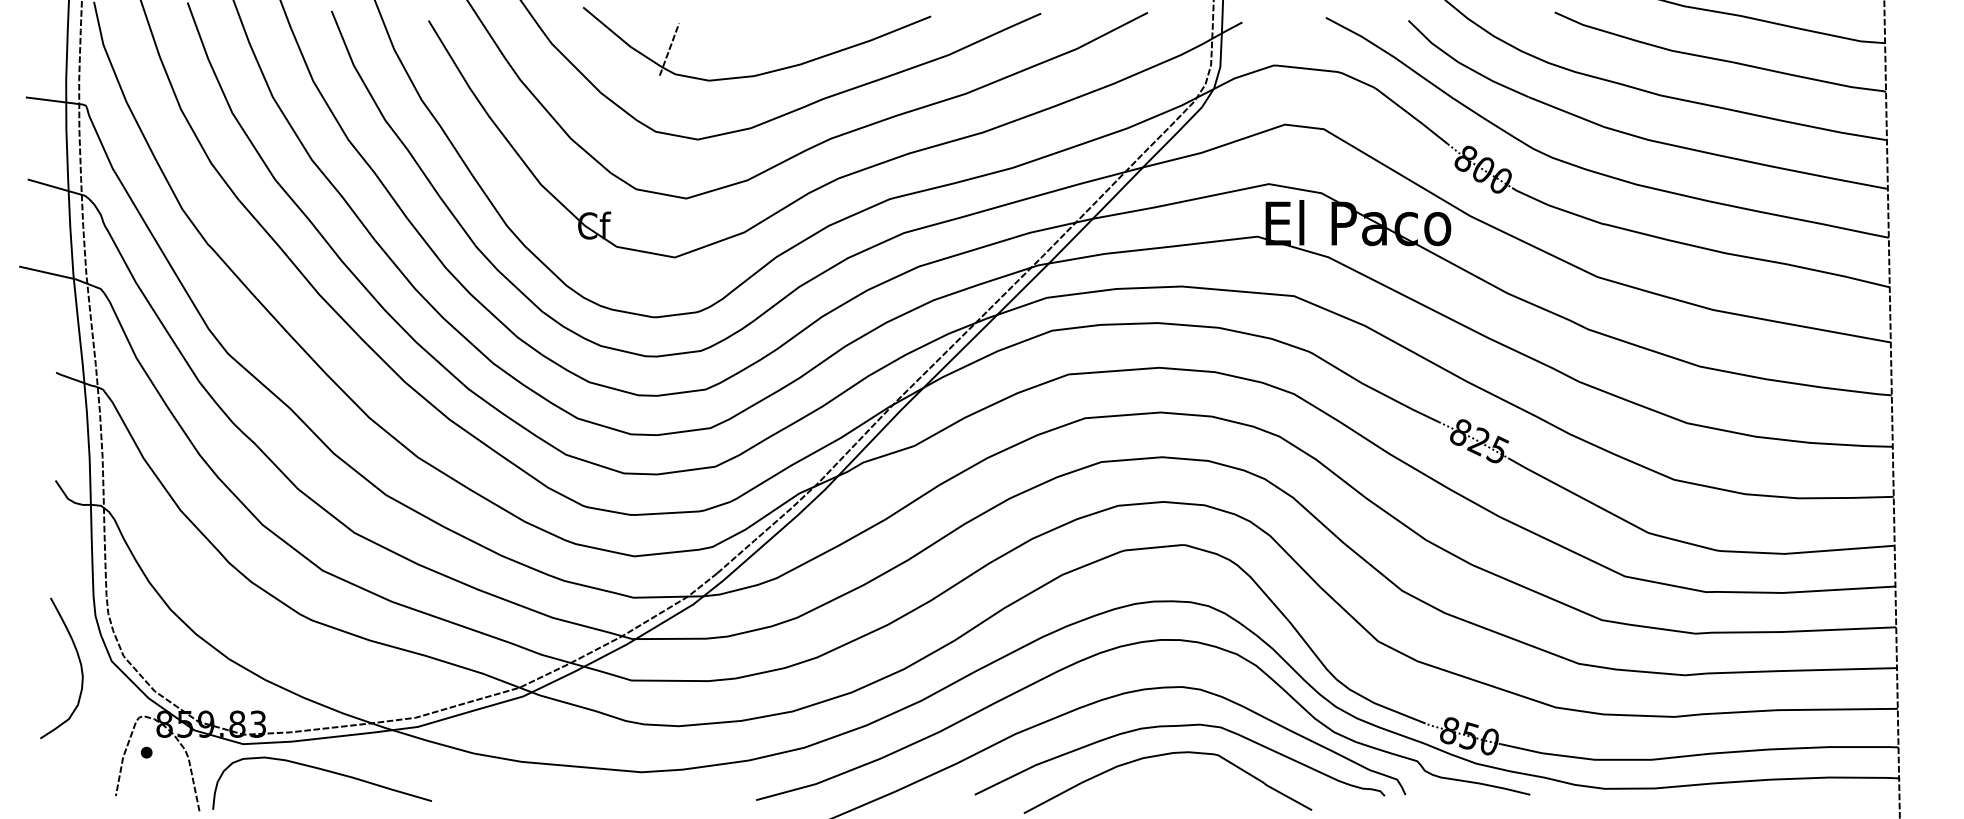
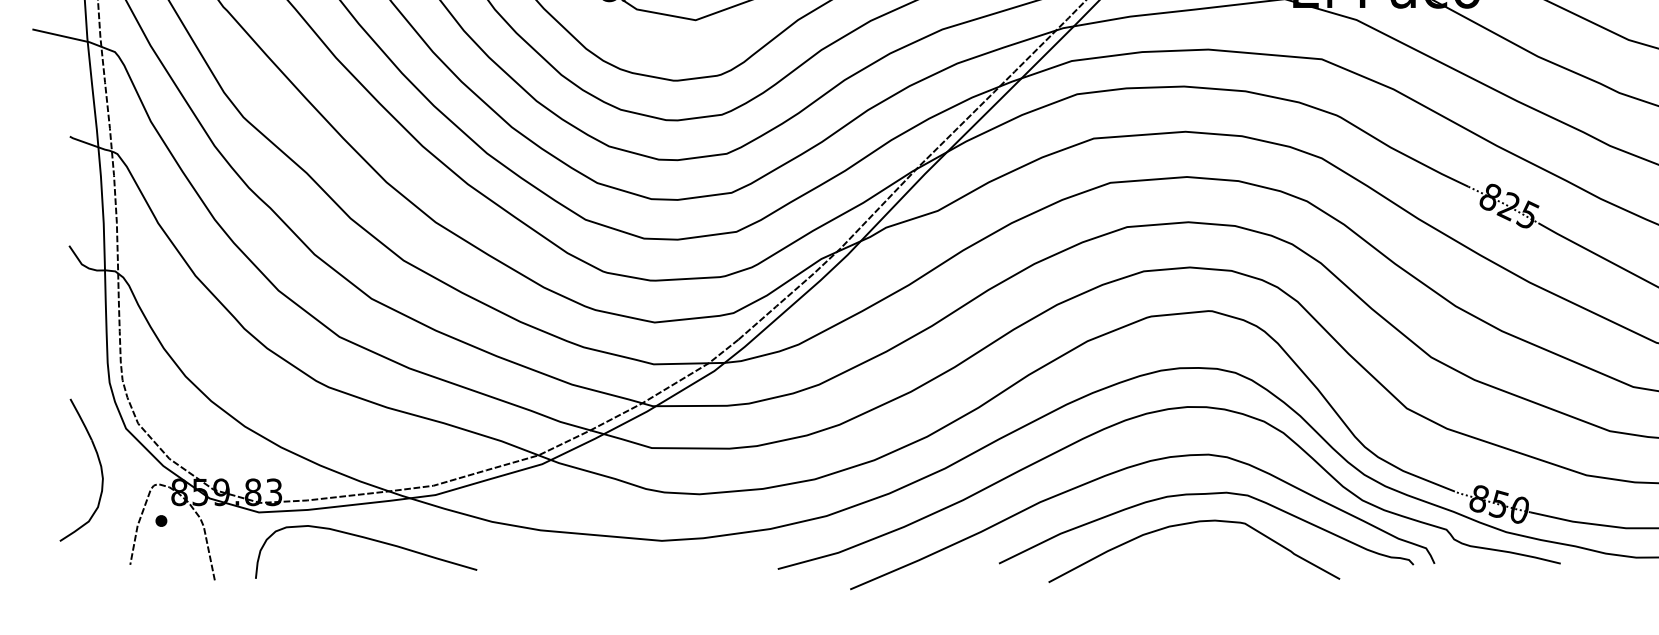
part: (79, 663) -> (99, 465), moved
curve: (325, 771) -> (369, 540), moved

